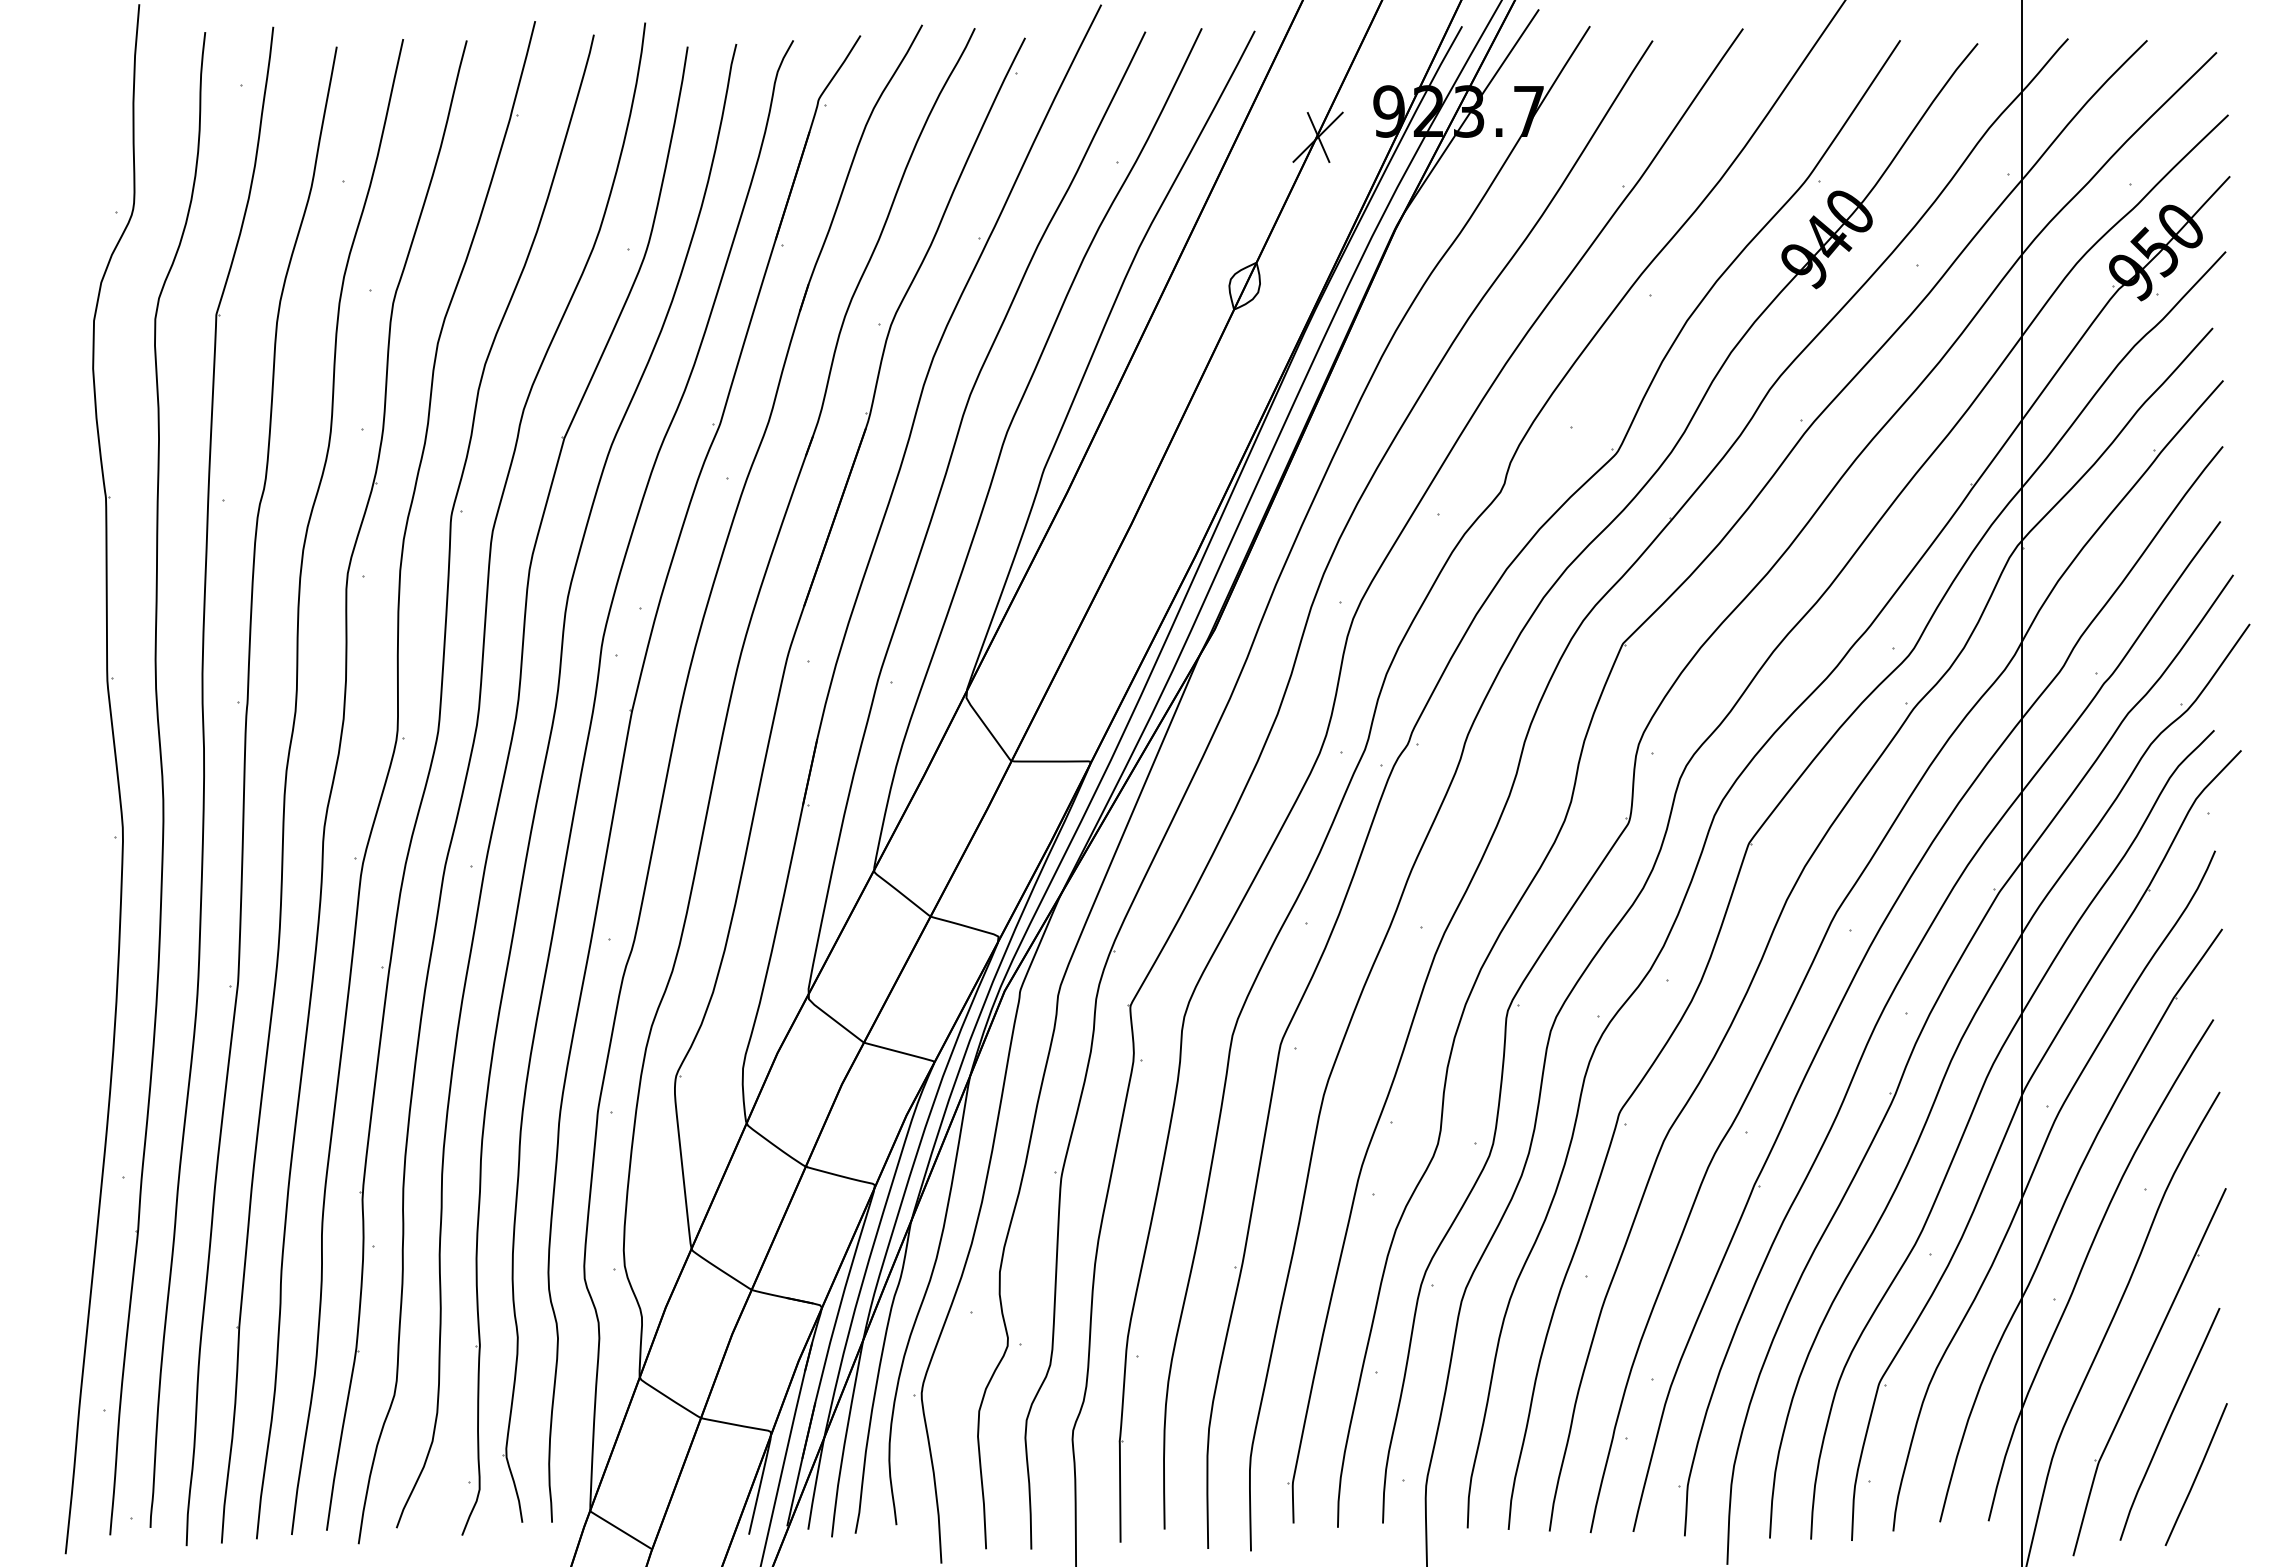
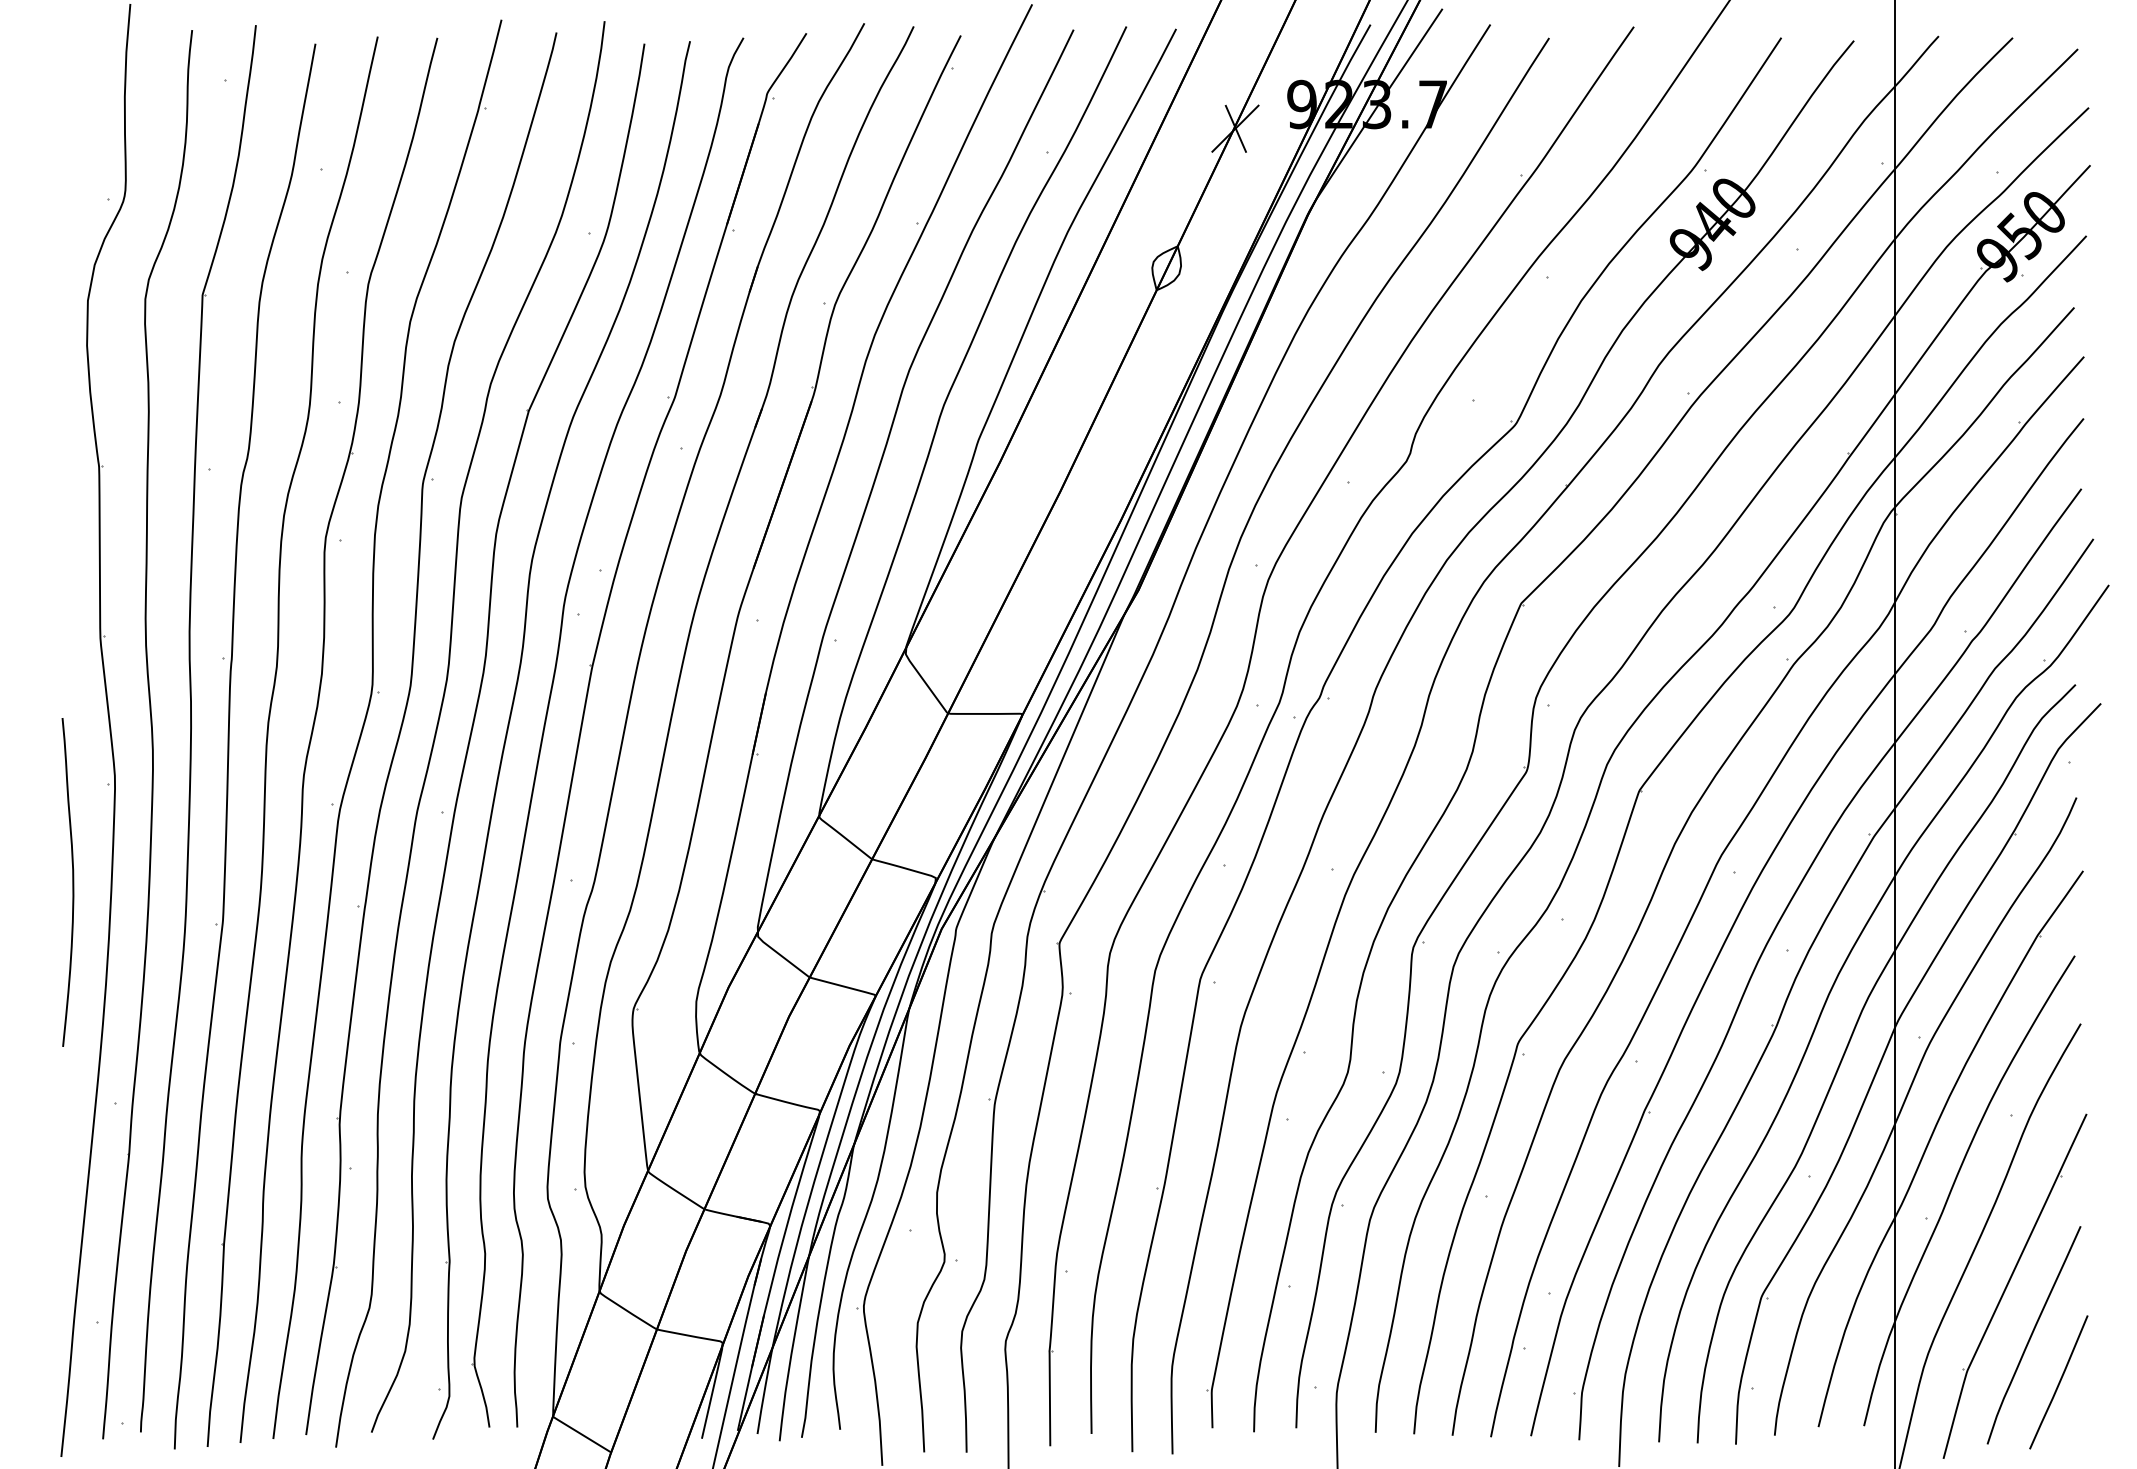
curve: (77, 940) -> (72, 881), added

